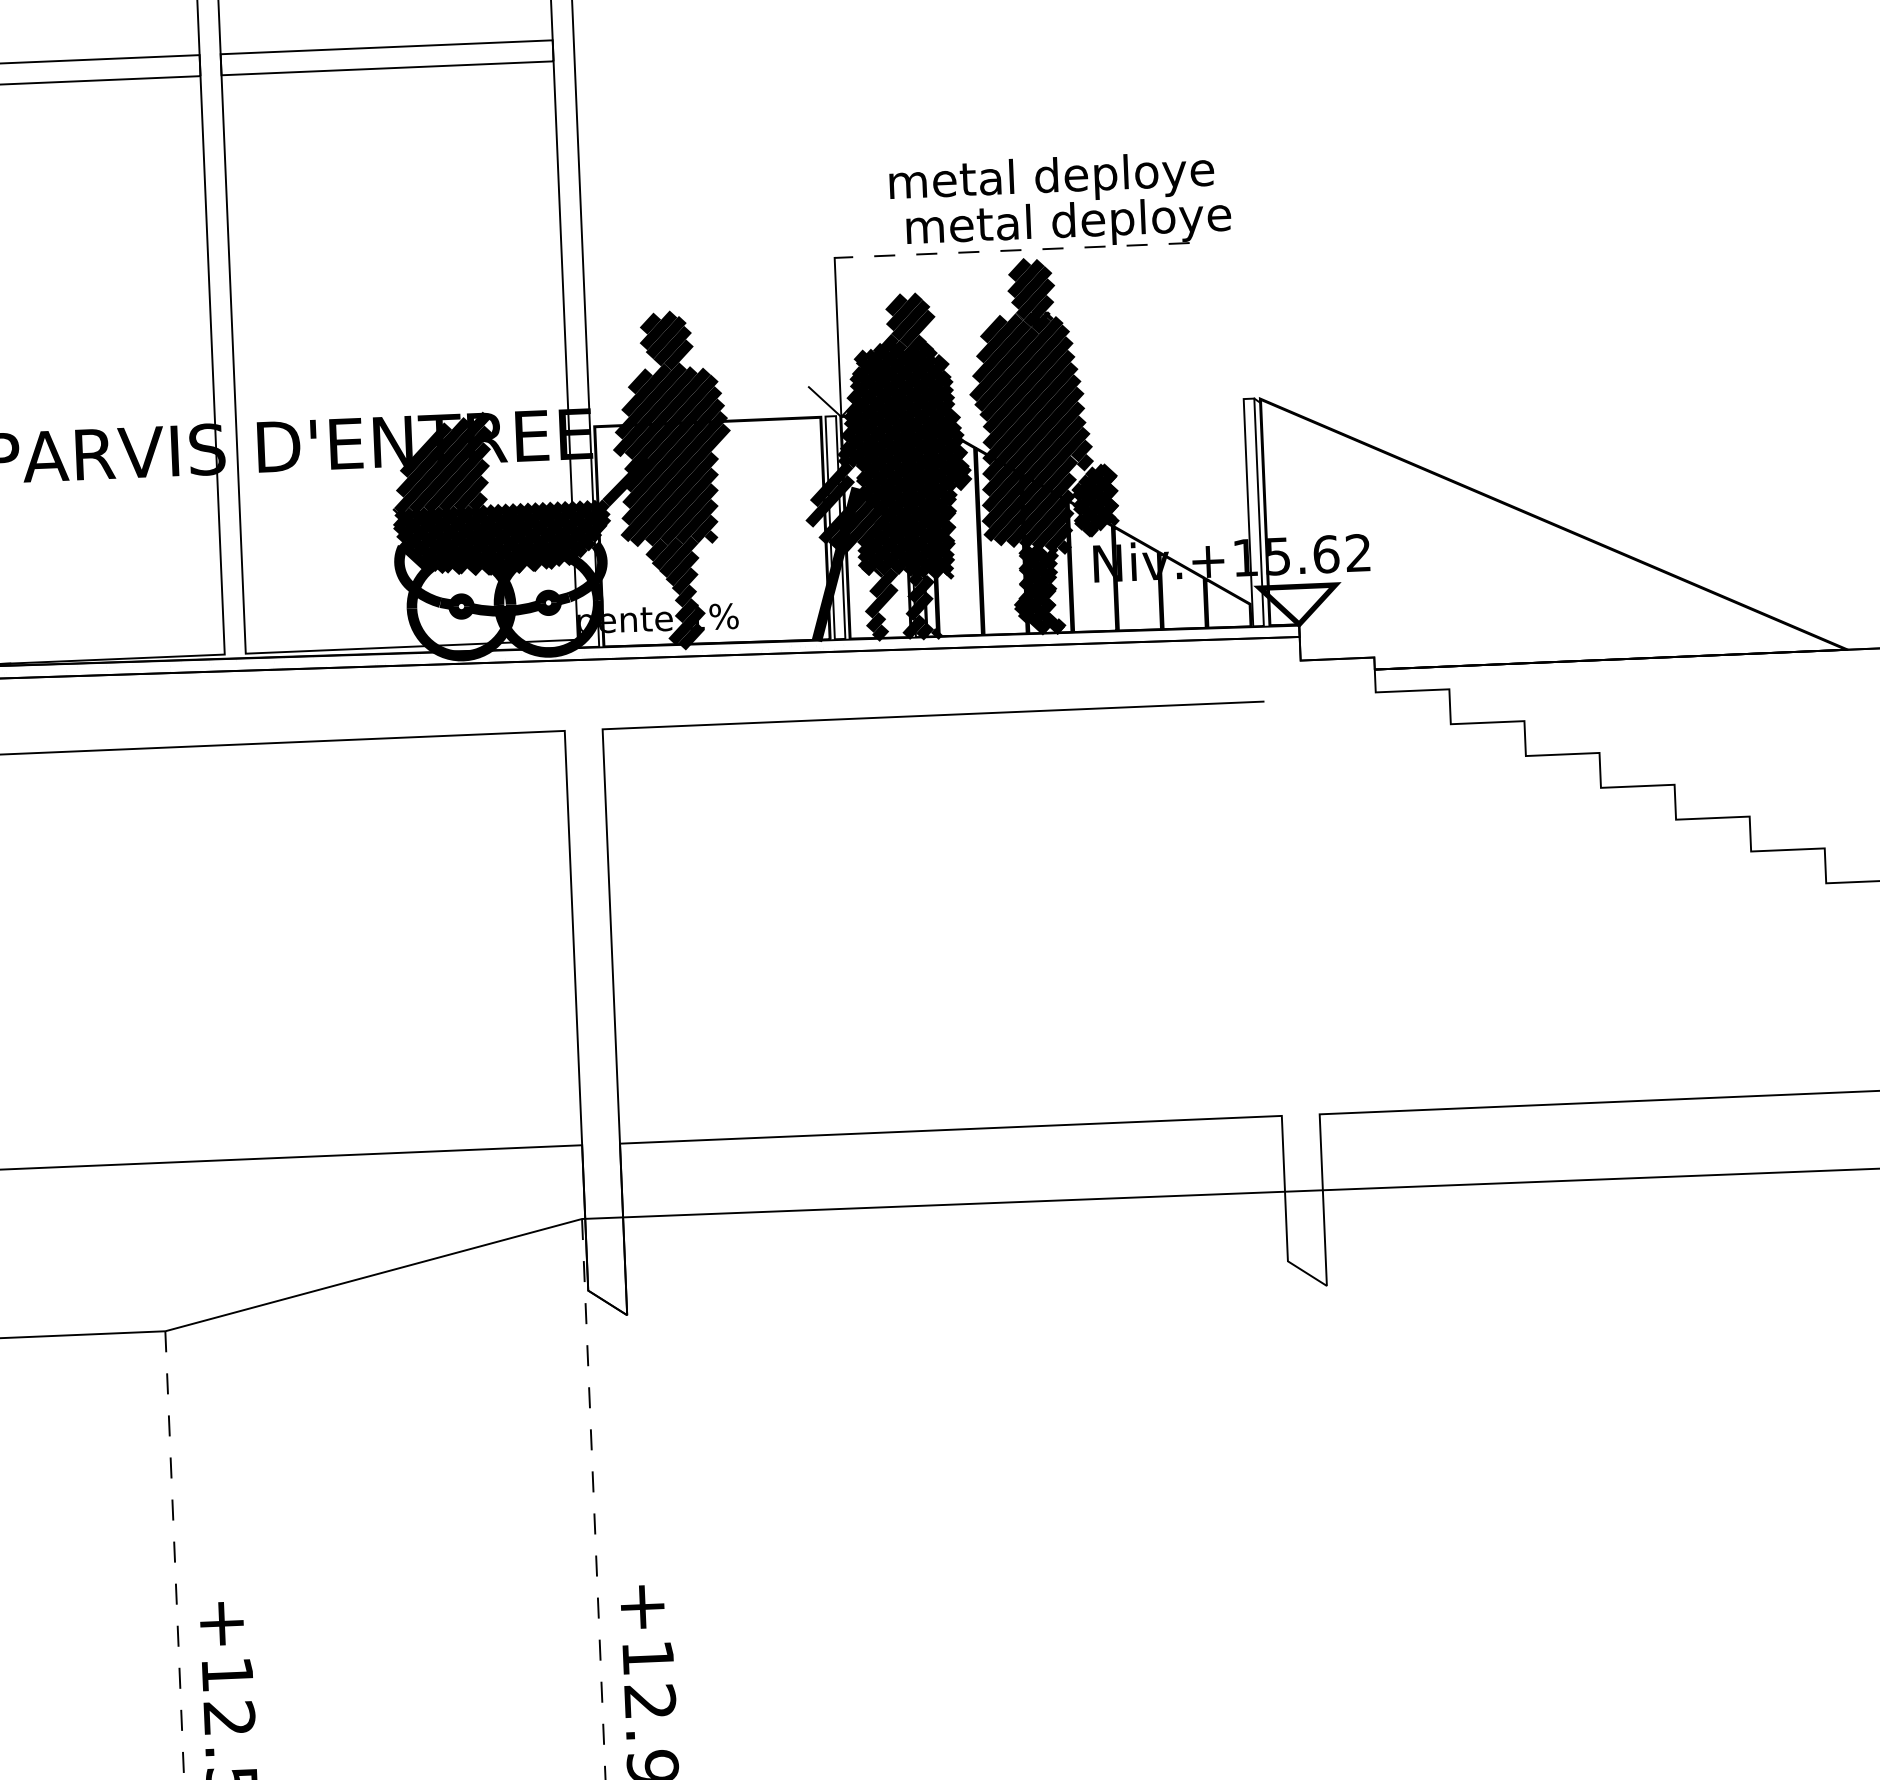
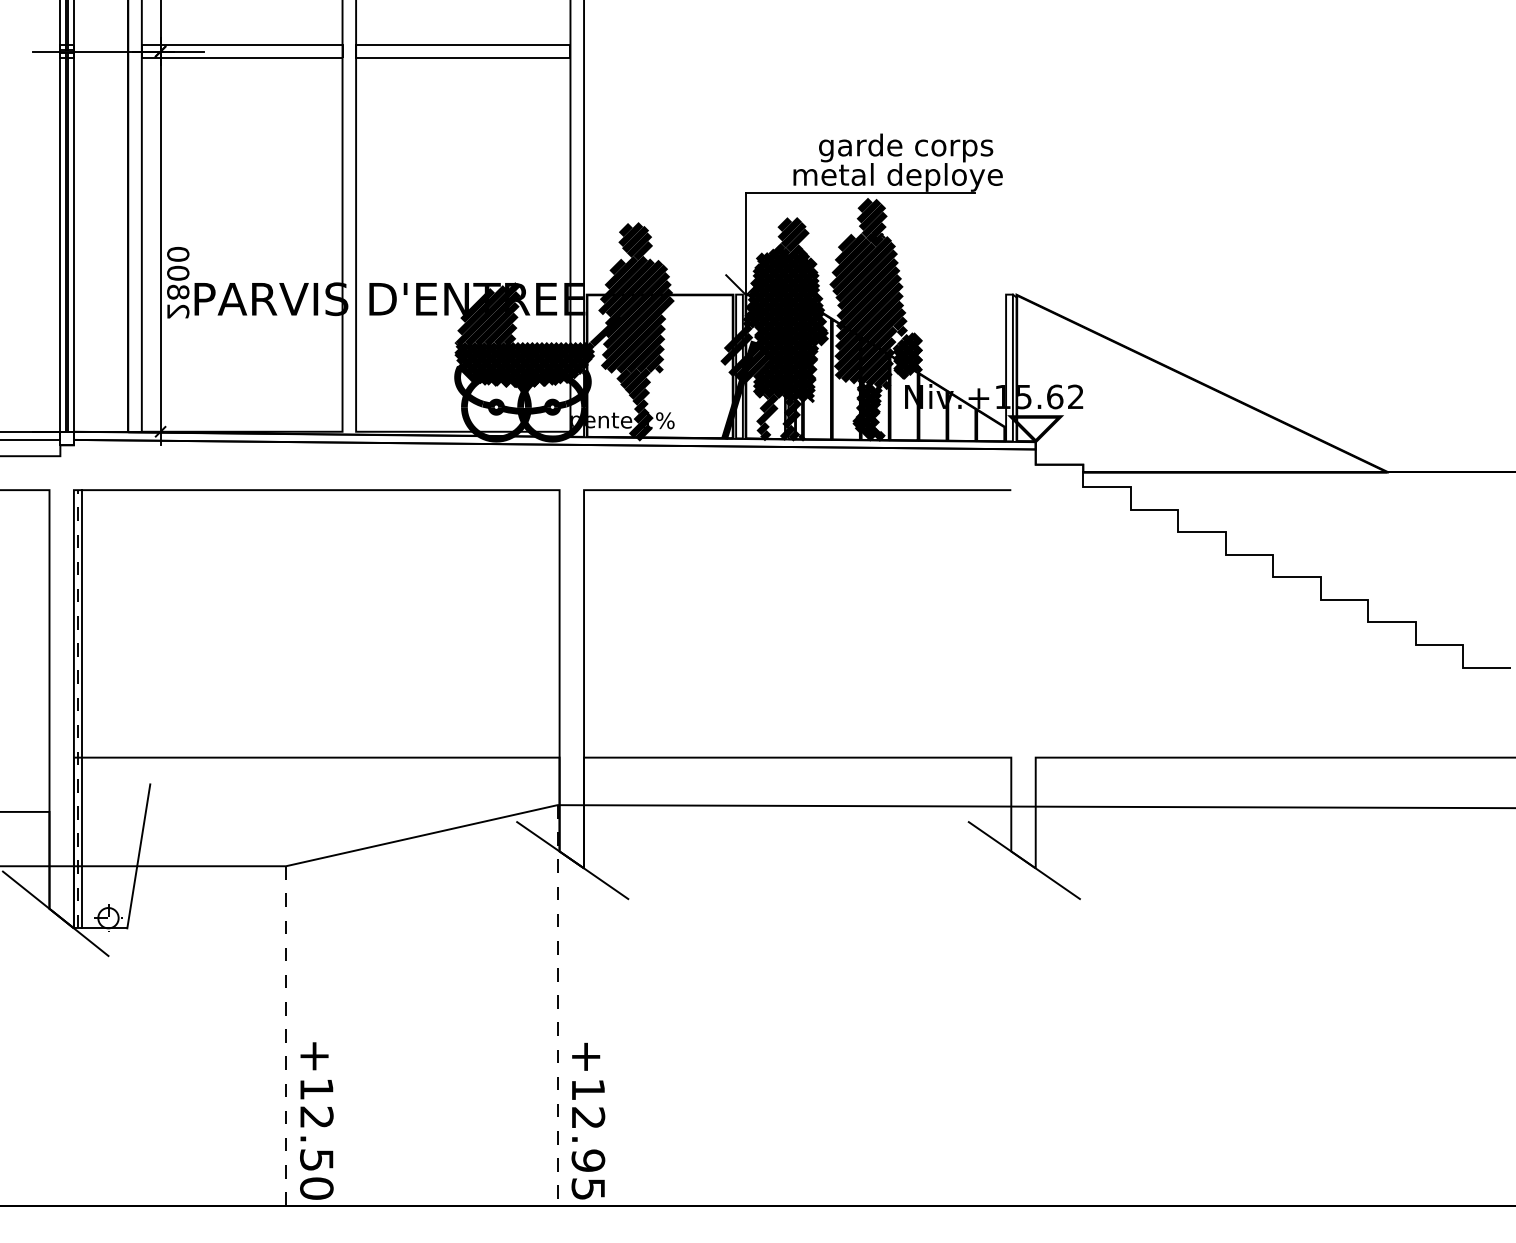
text: (1052, 178) -> (888, 147), metal deploye -> garde corps
line: (1011, 250) -> (860, 192), dashed -> solid
line: (1307, 1274) -> (1023, 860), added
line: (608, 1303) -> (572, 860), added

